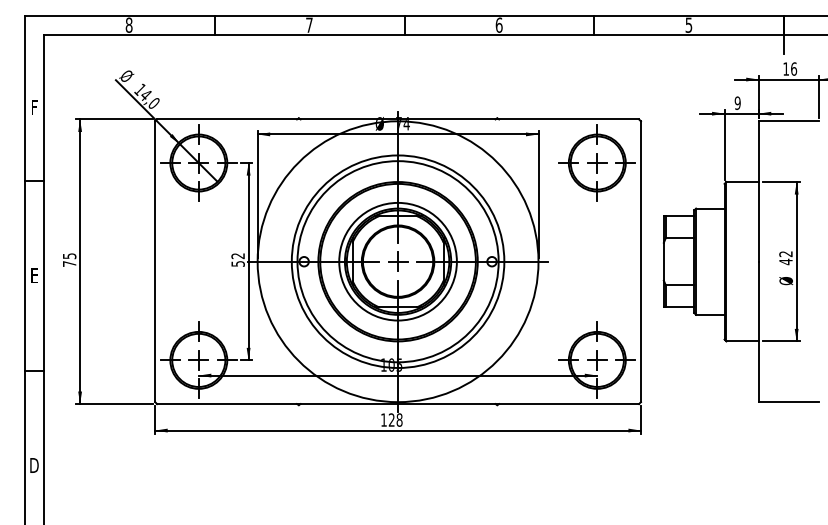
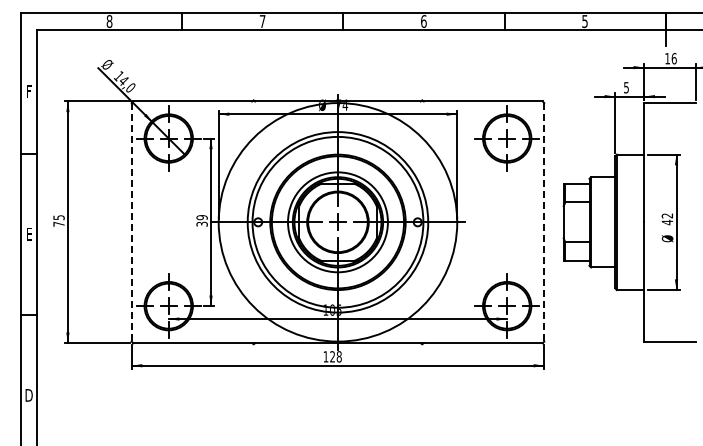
text: (736, 102) -> (625, 87), 9 -> 5
text: (237, 259) -> (201, 220), 52 -> 39
line: (154, 261) -> (131, 222), solid -> dashed
line: (641, 261) -> (544, 222), solid -> dashed

